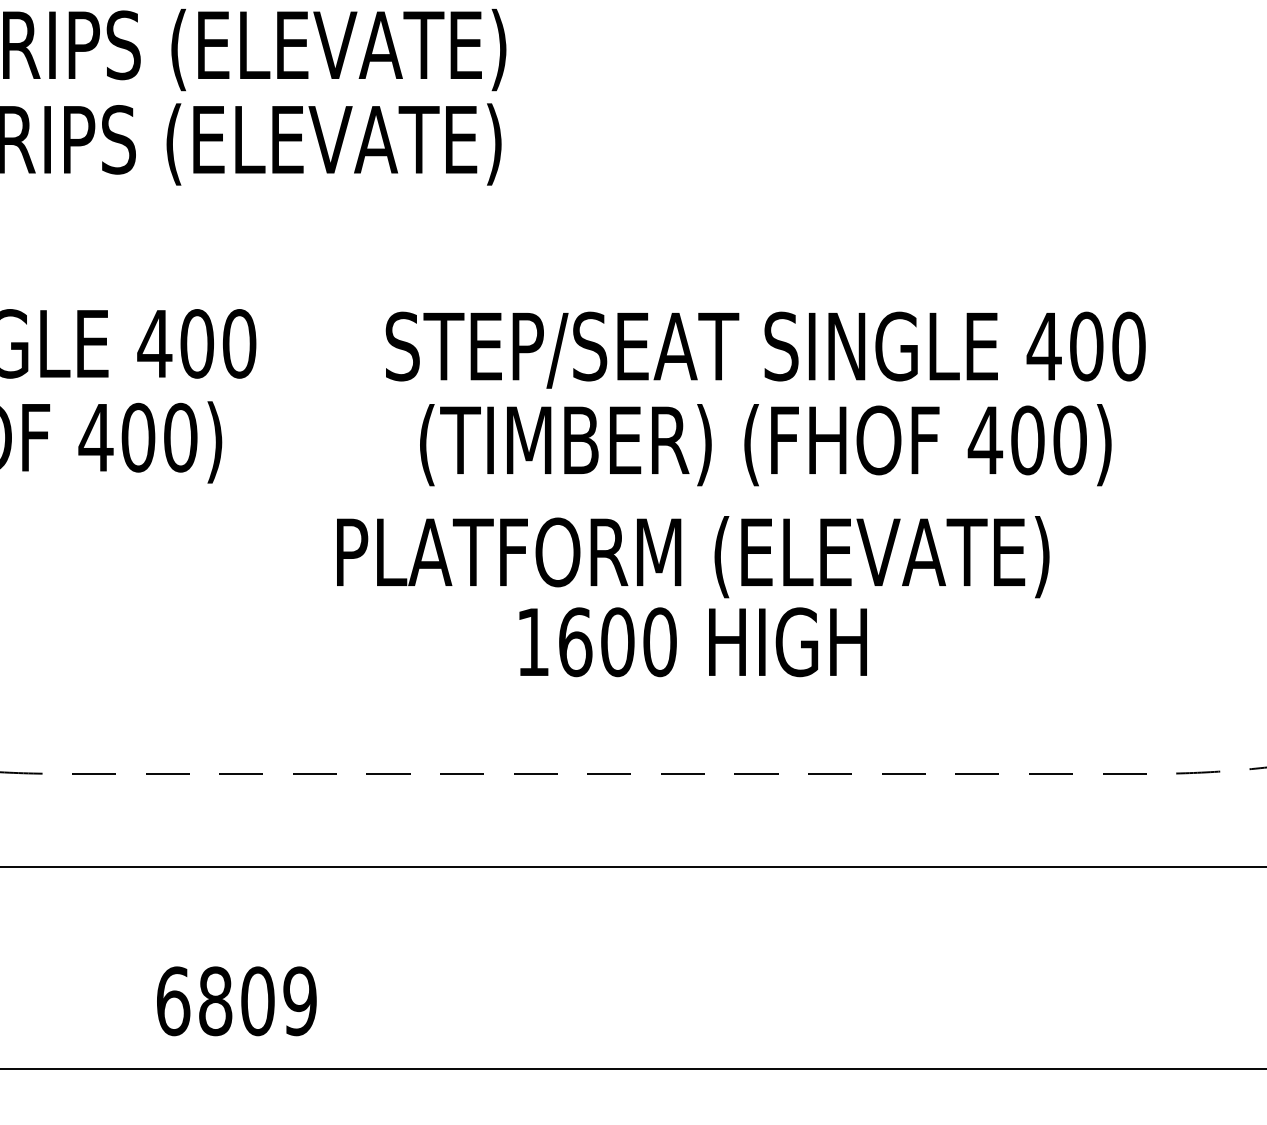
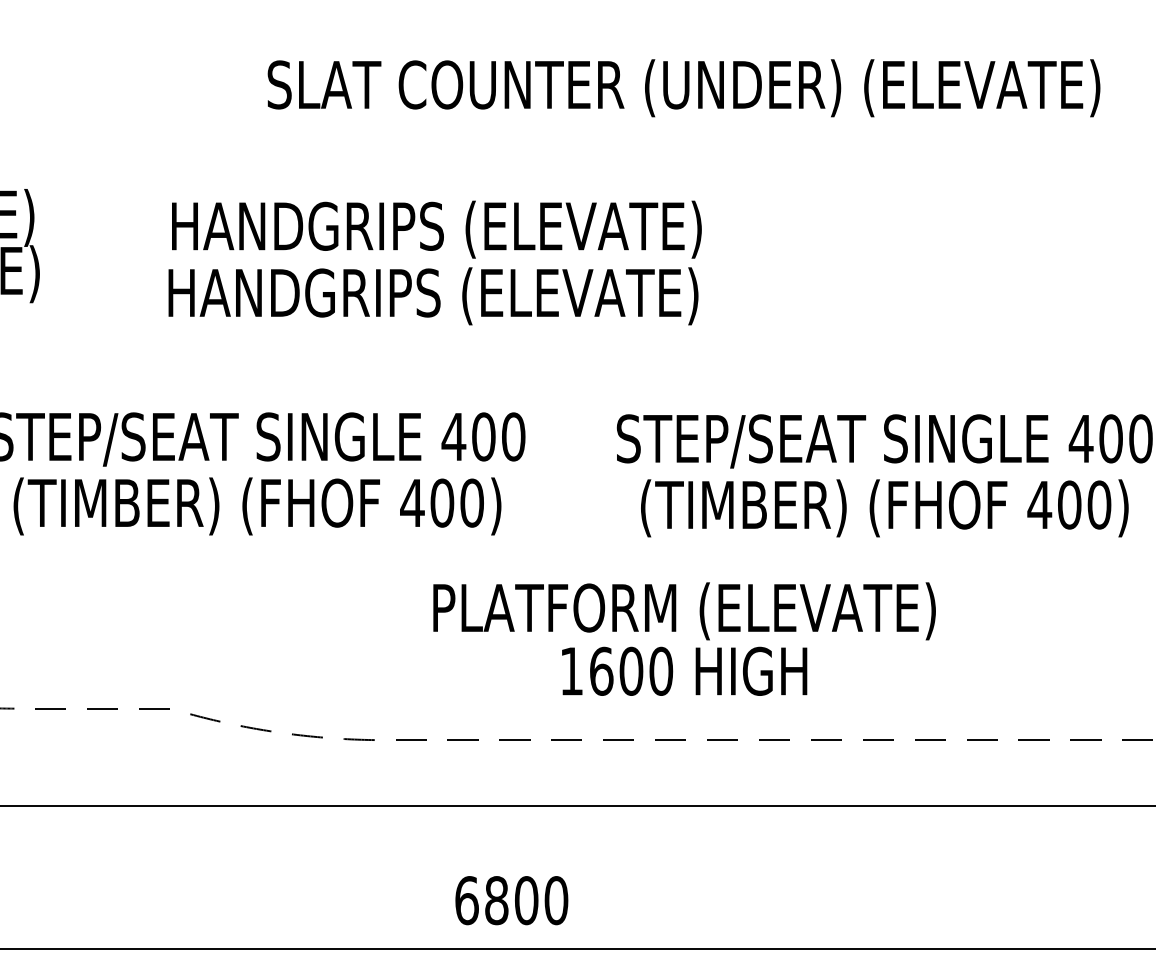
text: (693, 595) -> (684, 638), moved
text: (300, 1001) -> (556, 900), 6809 -> 6800

